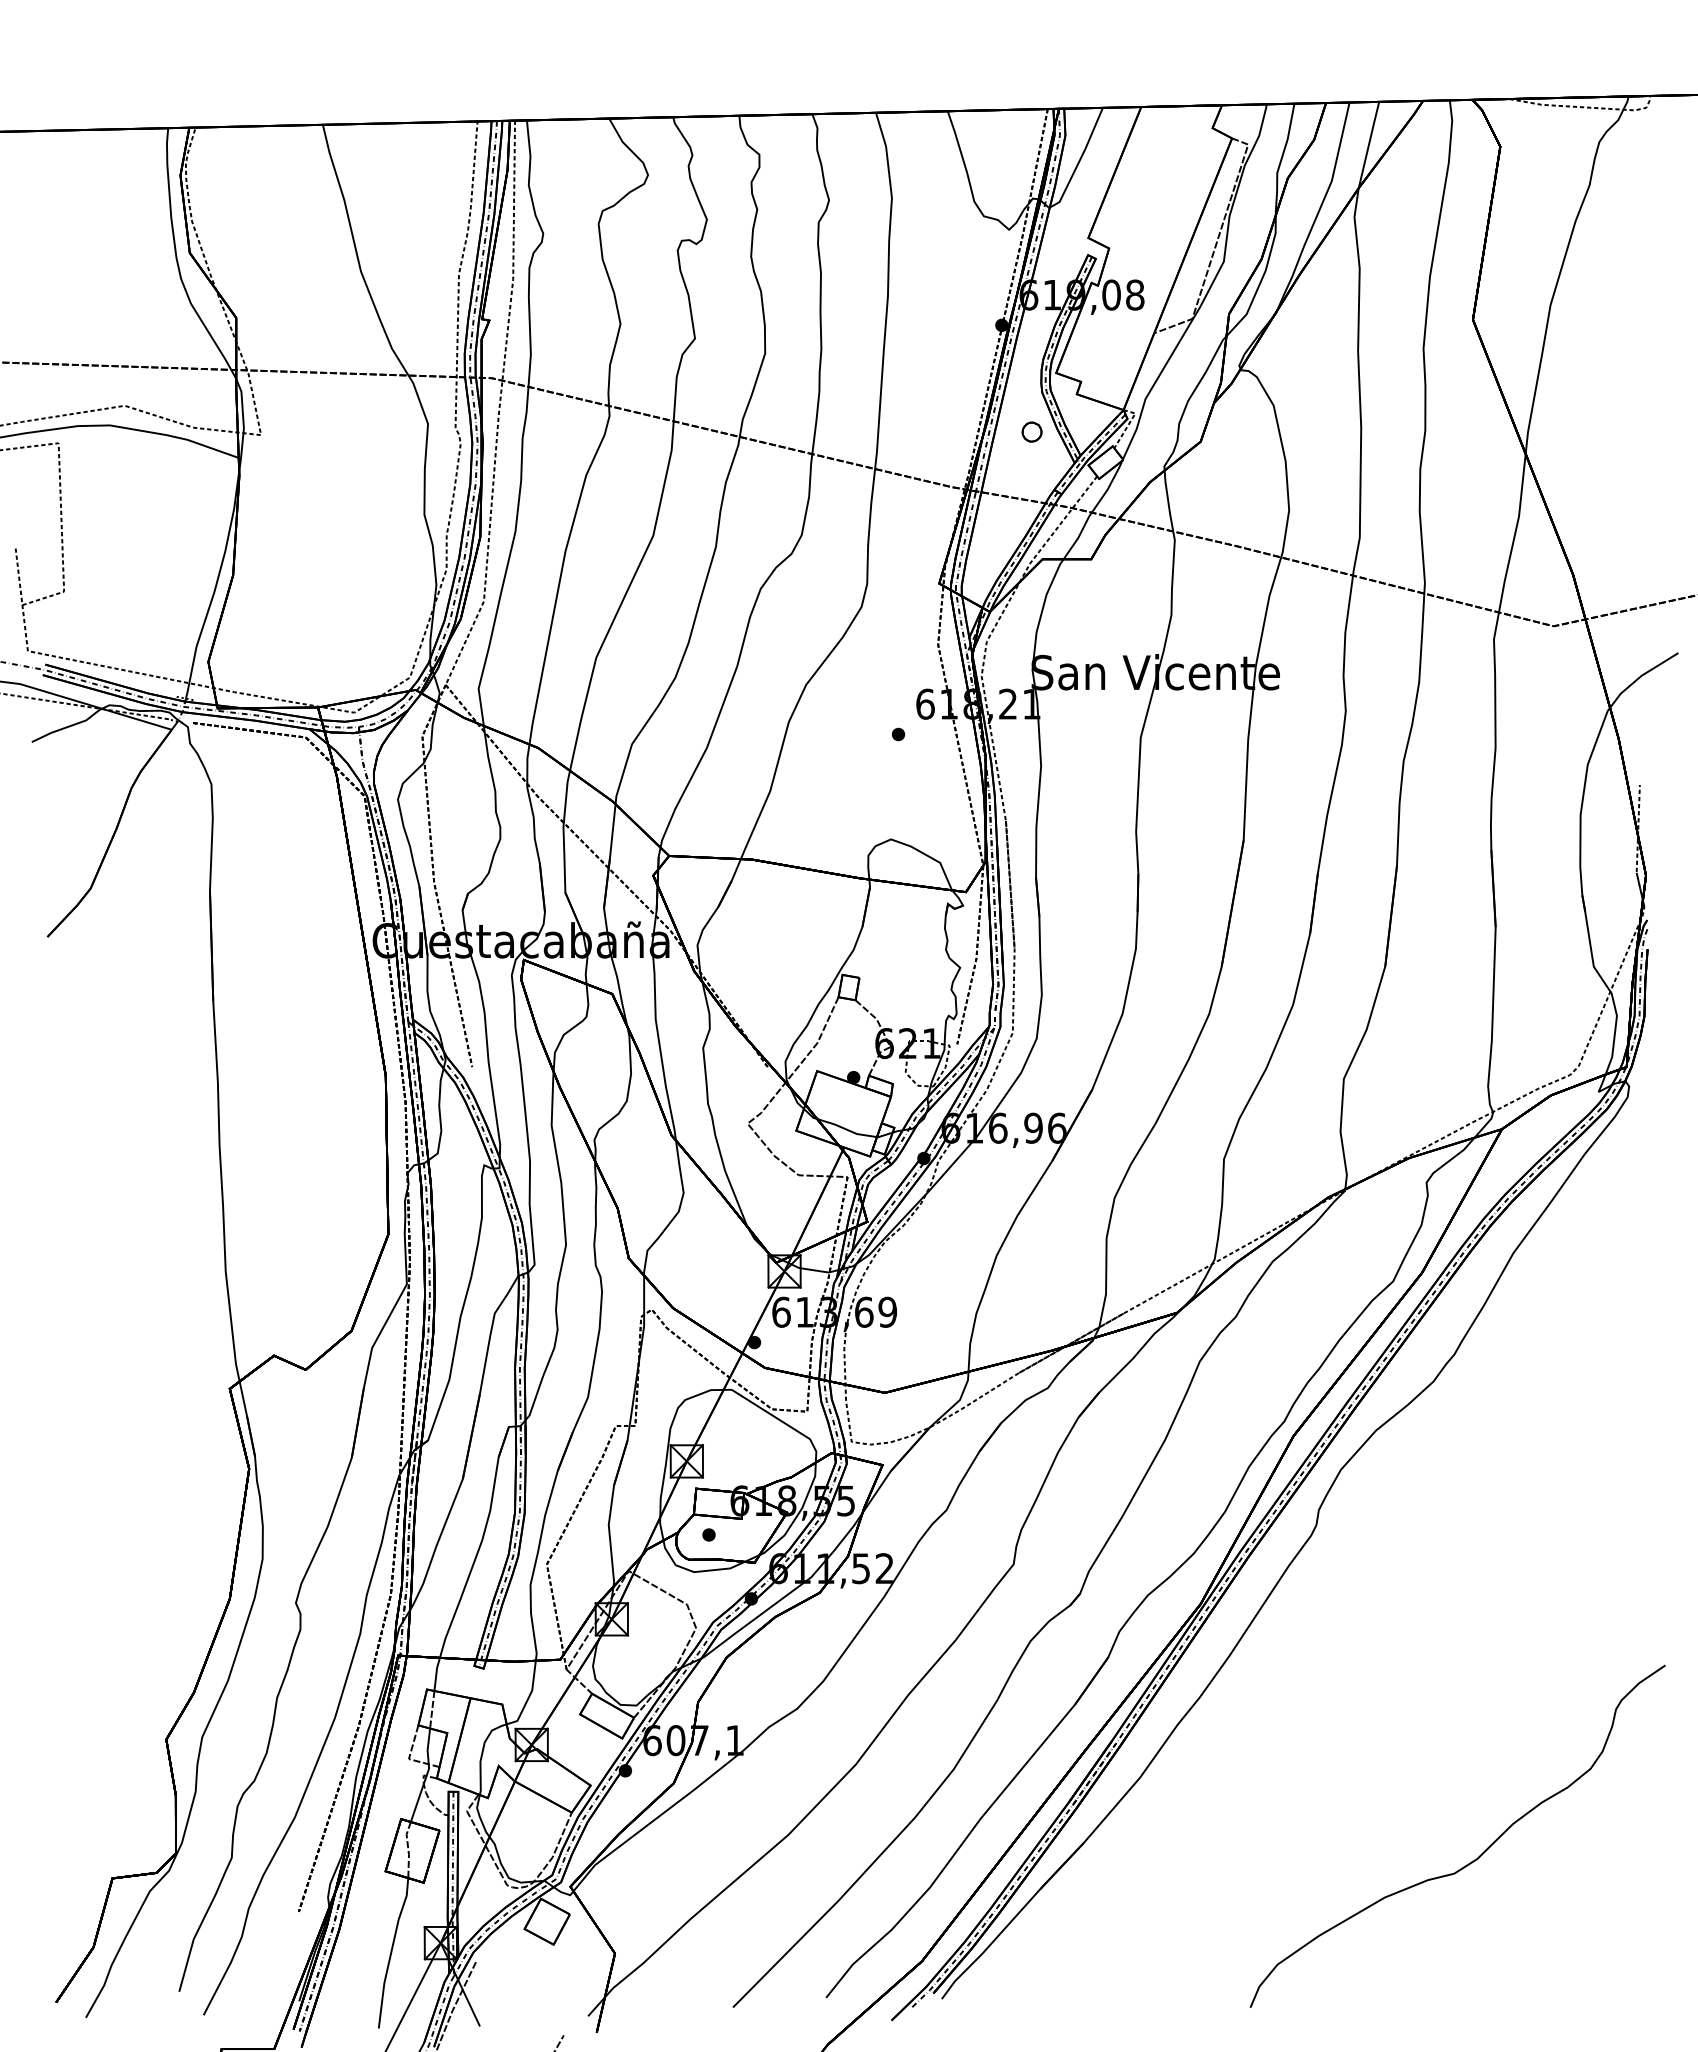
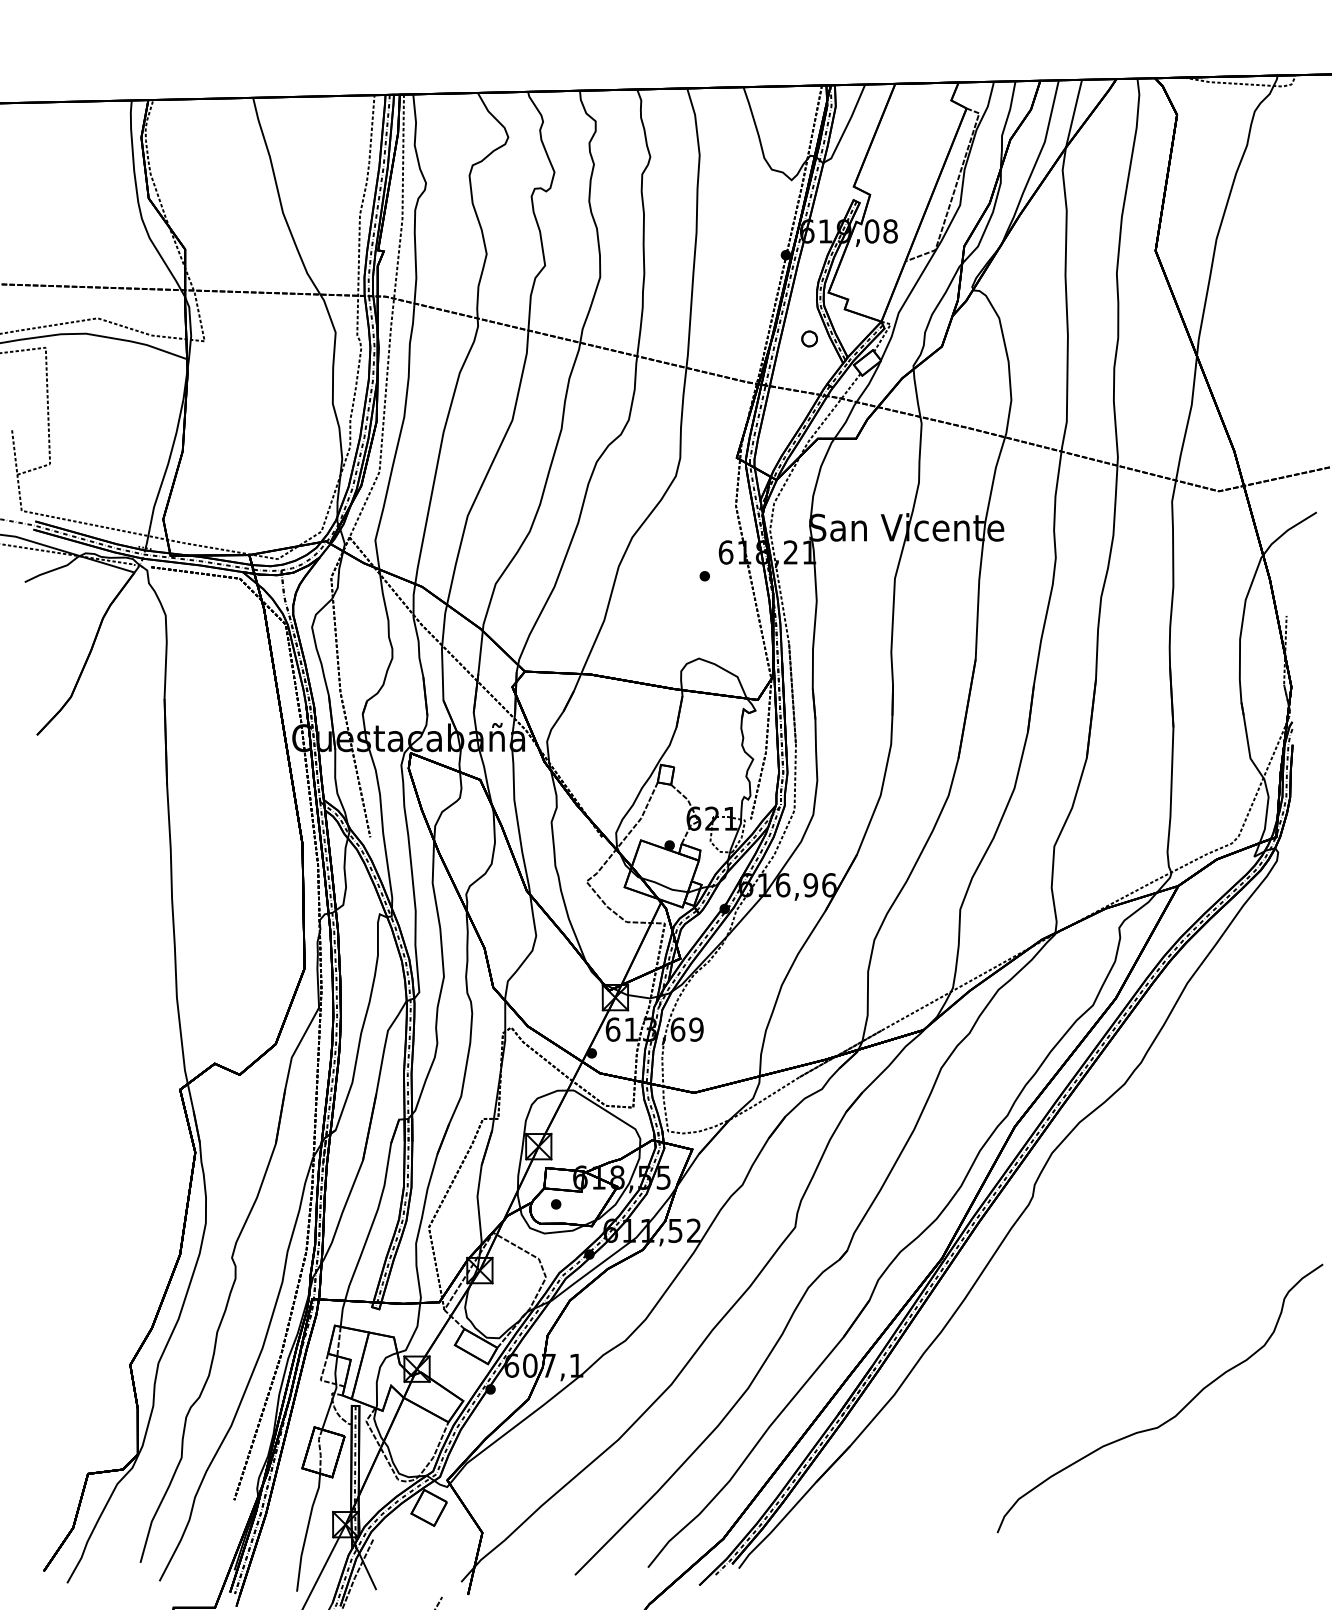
curve: (1474, 1859) -> (1173, 1416), moved

